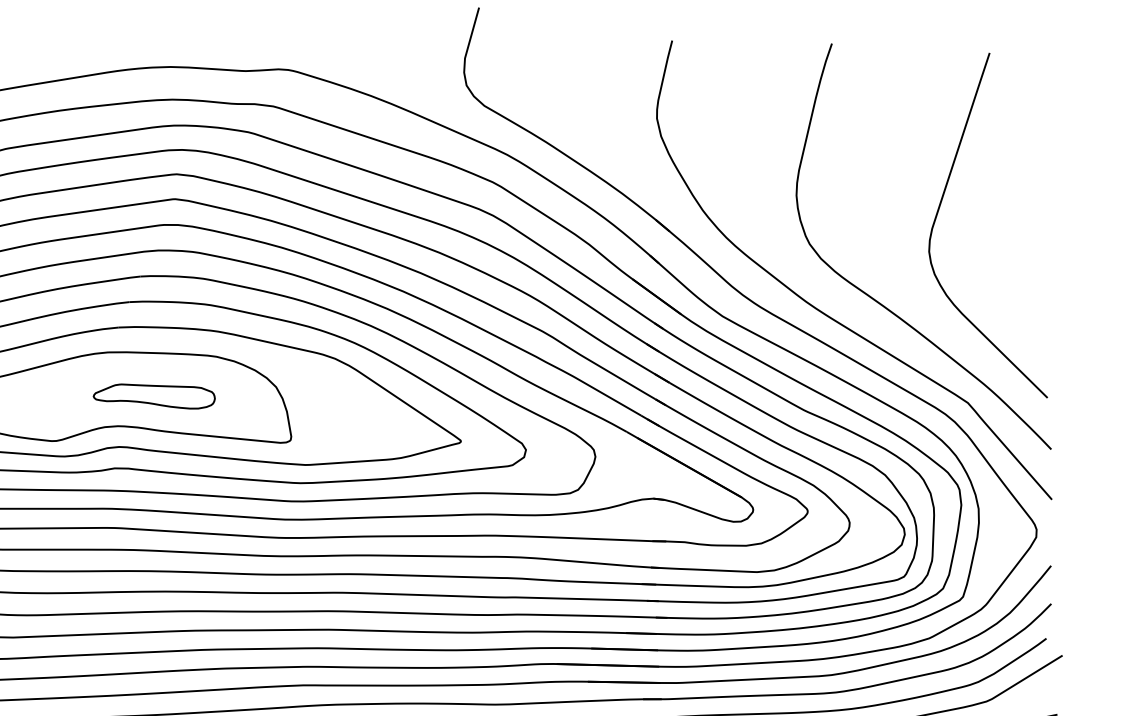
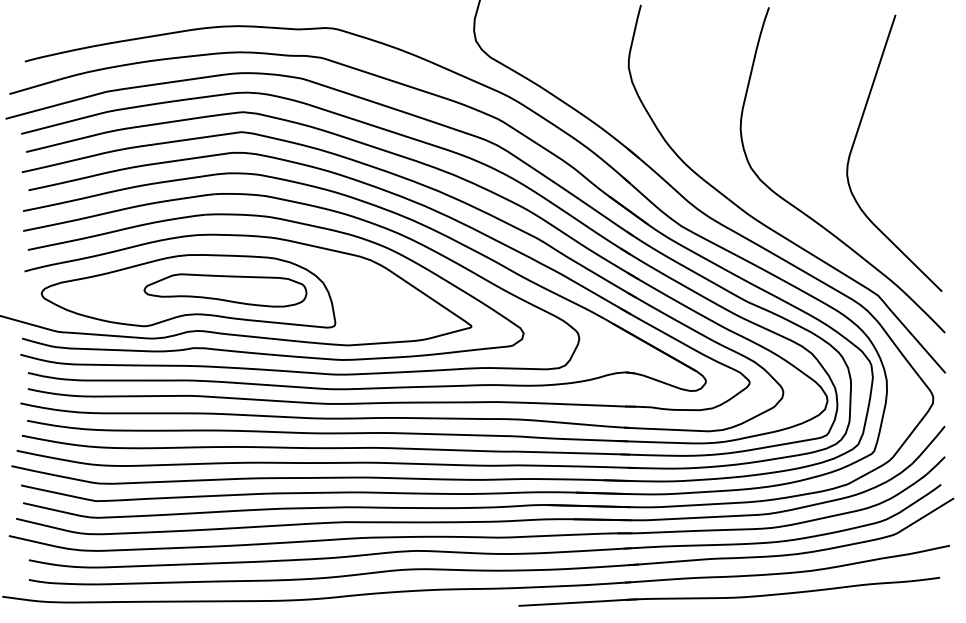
part: (154, 396) -> (225, 290), size x1.67

